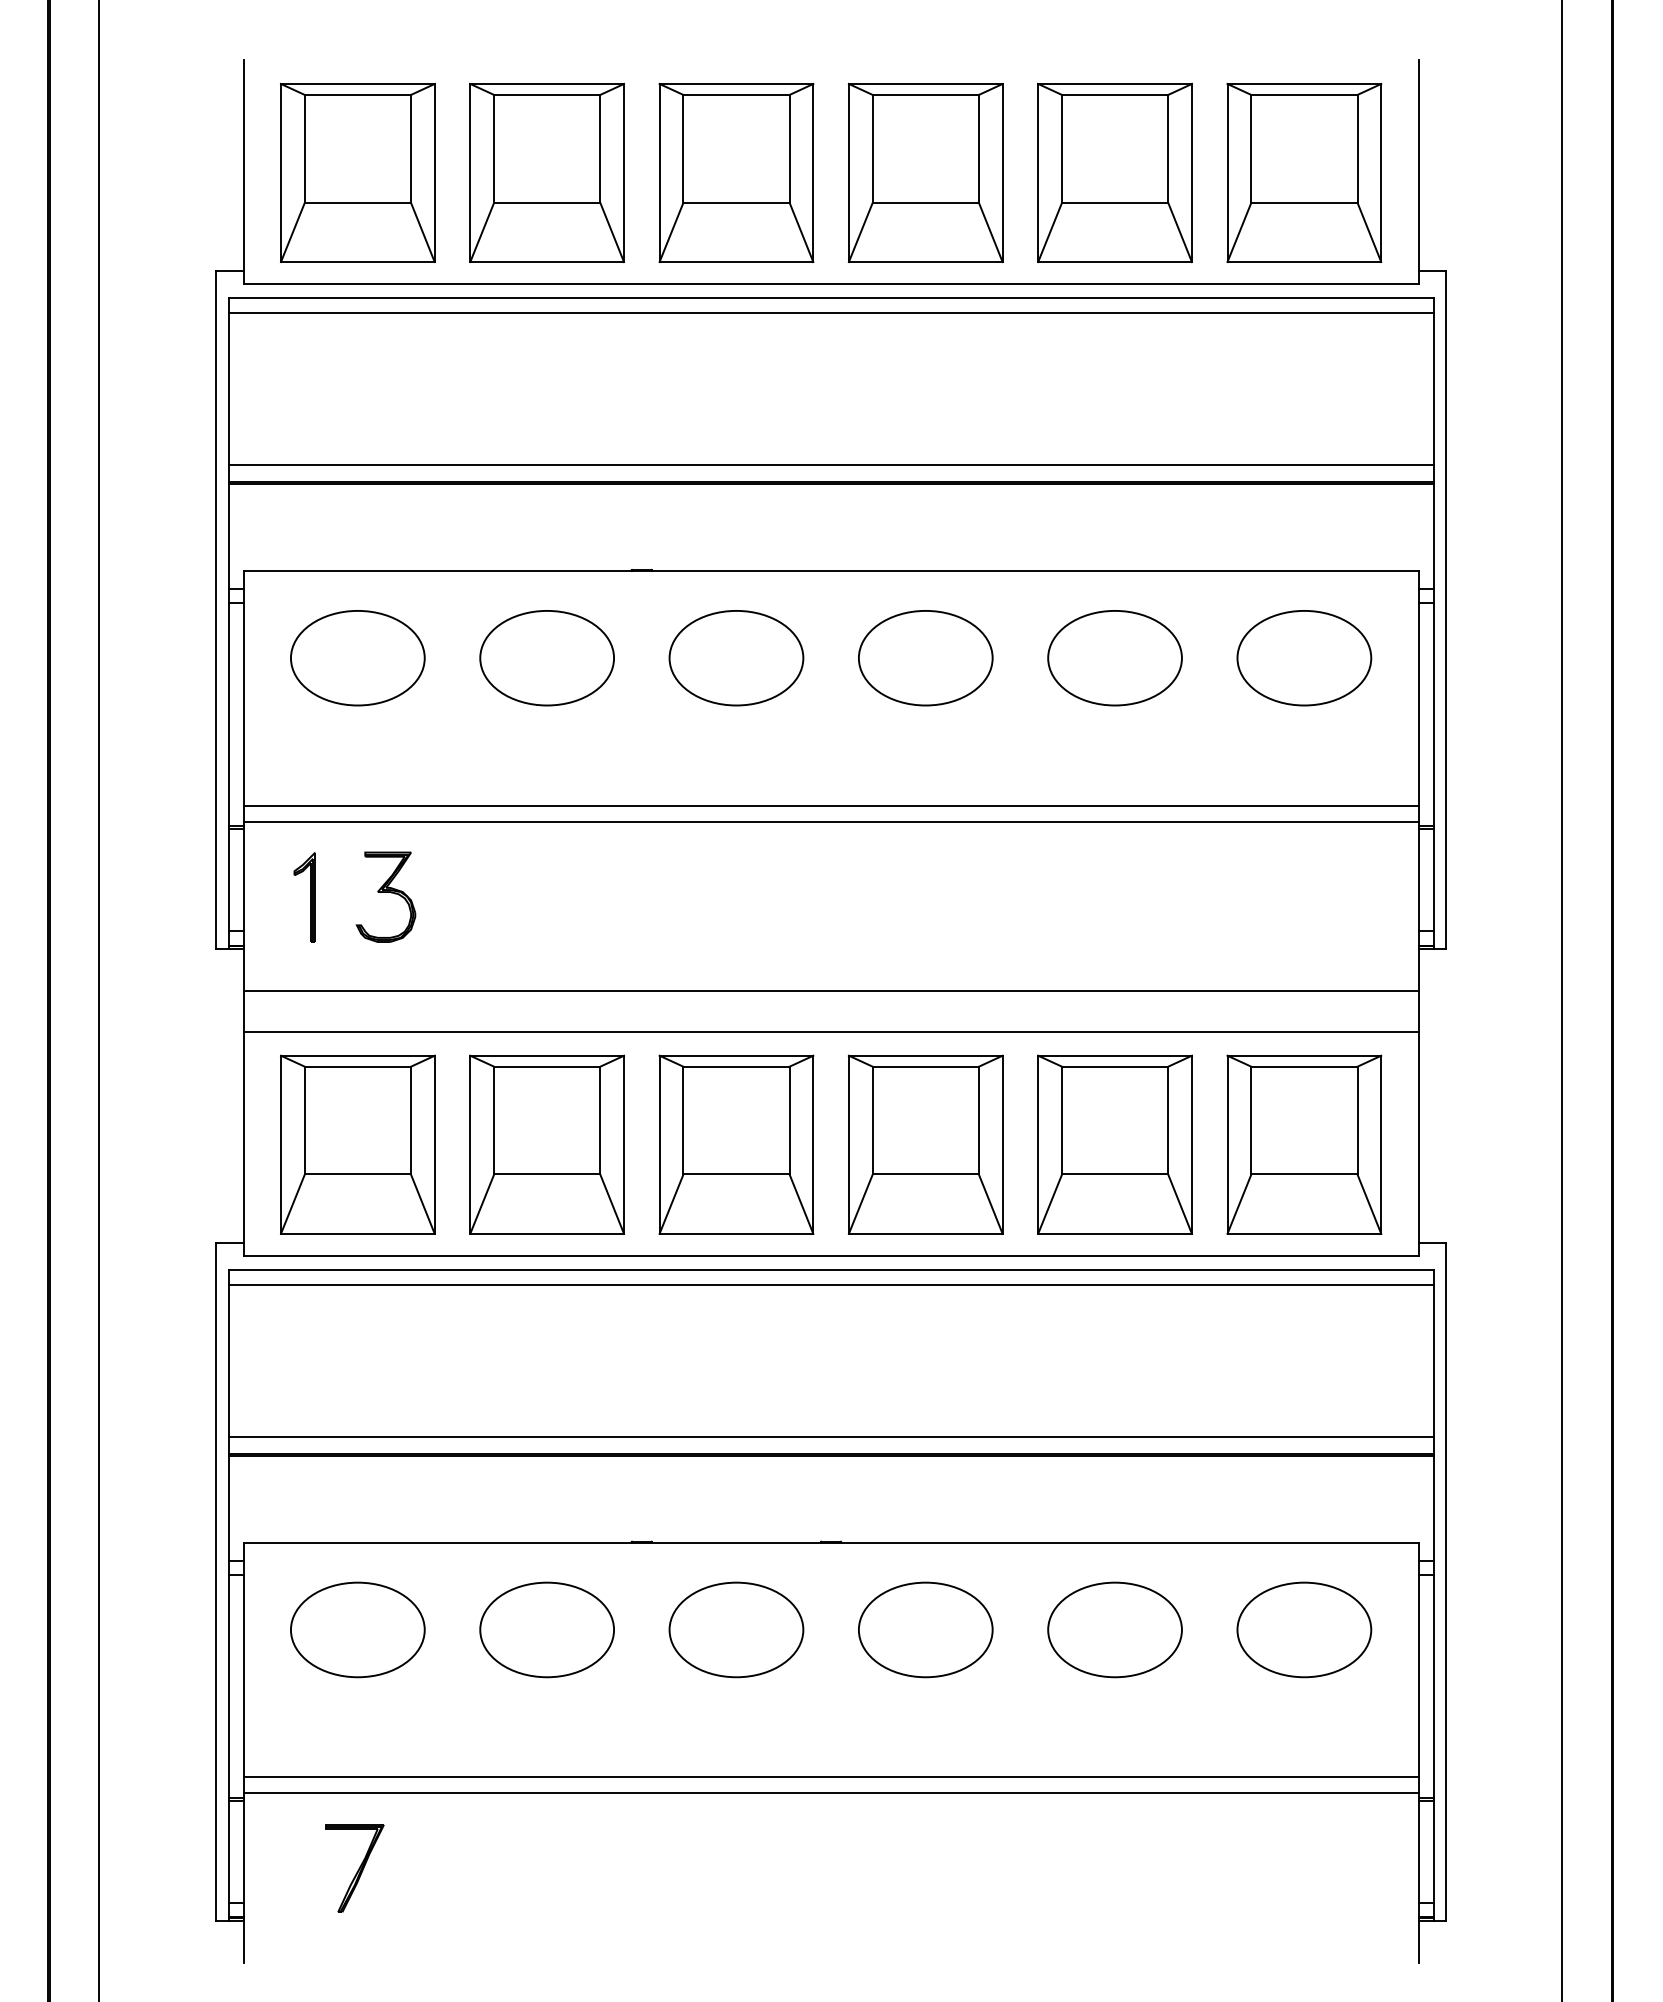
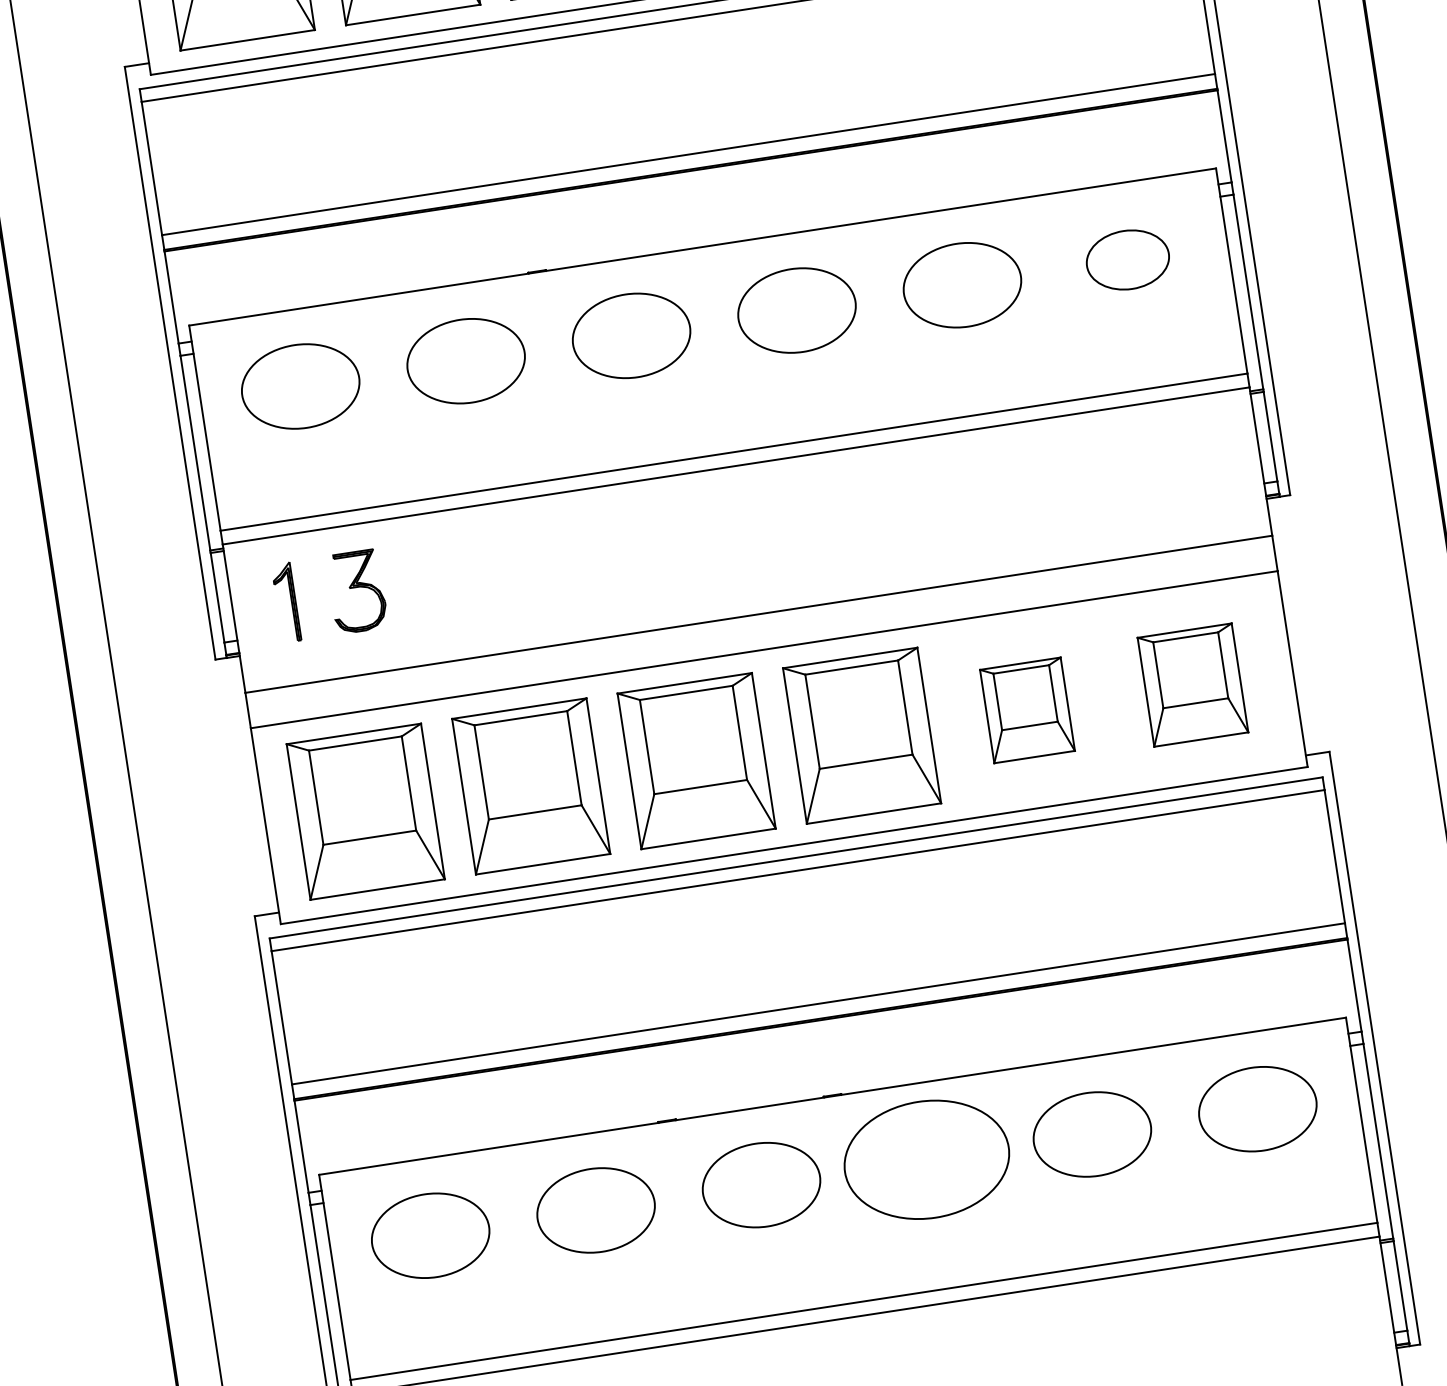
part: (1304, 658) -> (1128, 260), size x0.7
part: (1114, 1144) -> (1027, 710), size x0.6
part: (1304, 1144) -> (1193, 684), size x0.7
part: (925, 1629) -> (926, 1159), size x1.4

